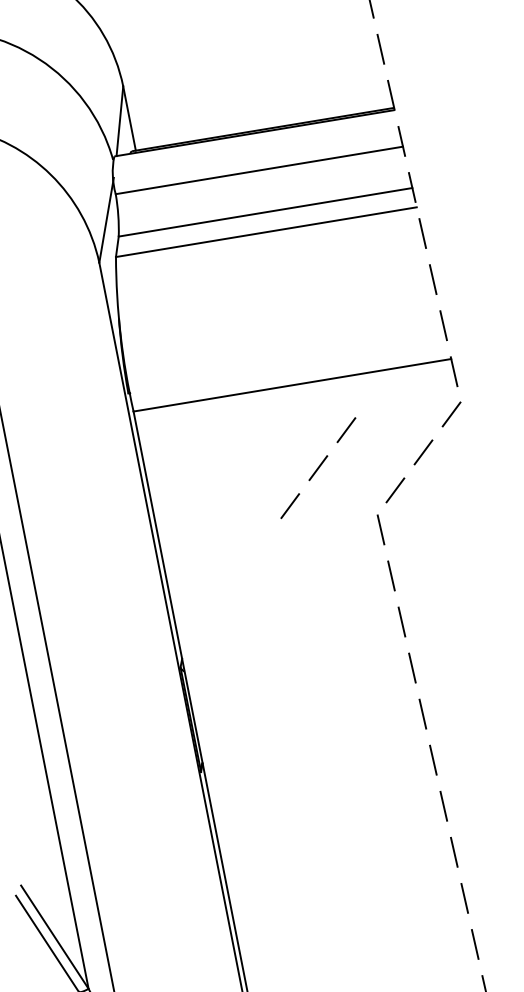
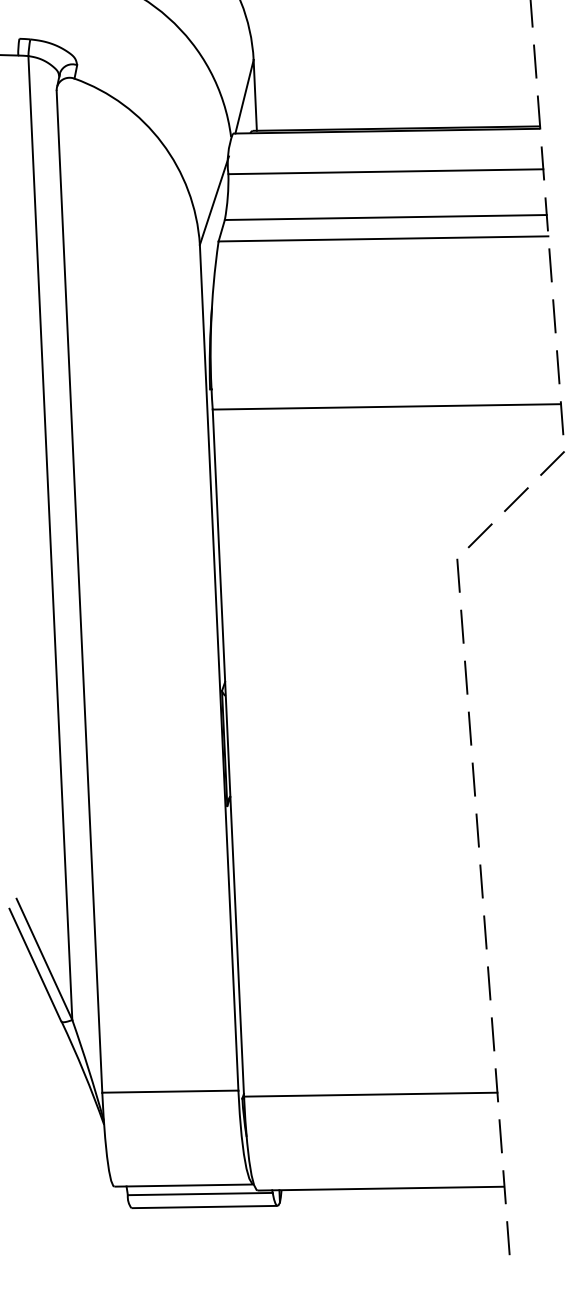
line: (317, 468) -> (400, 499), removed

